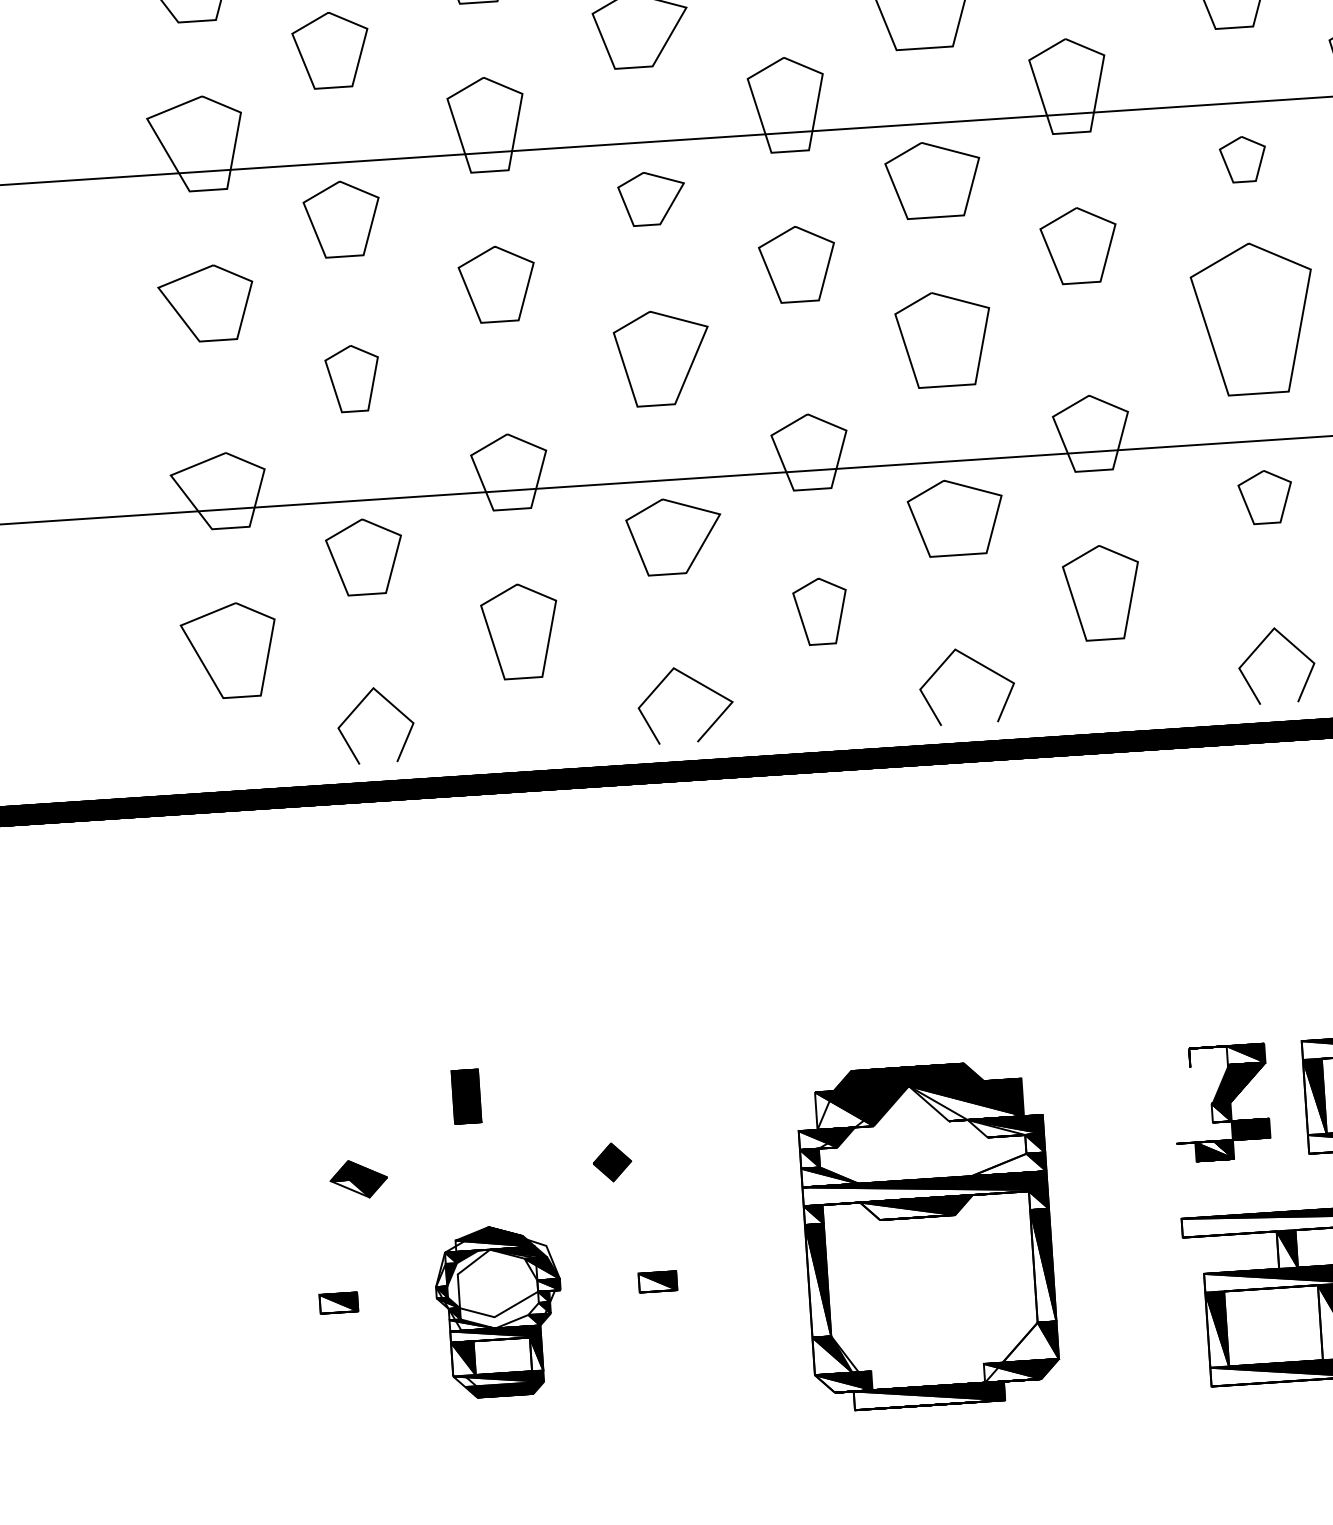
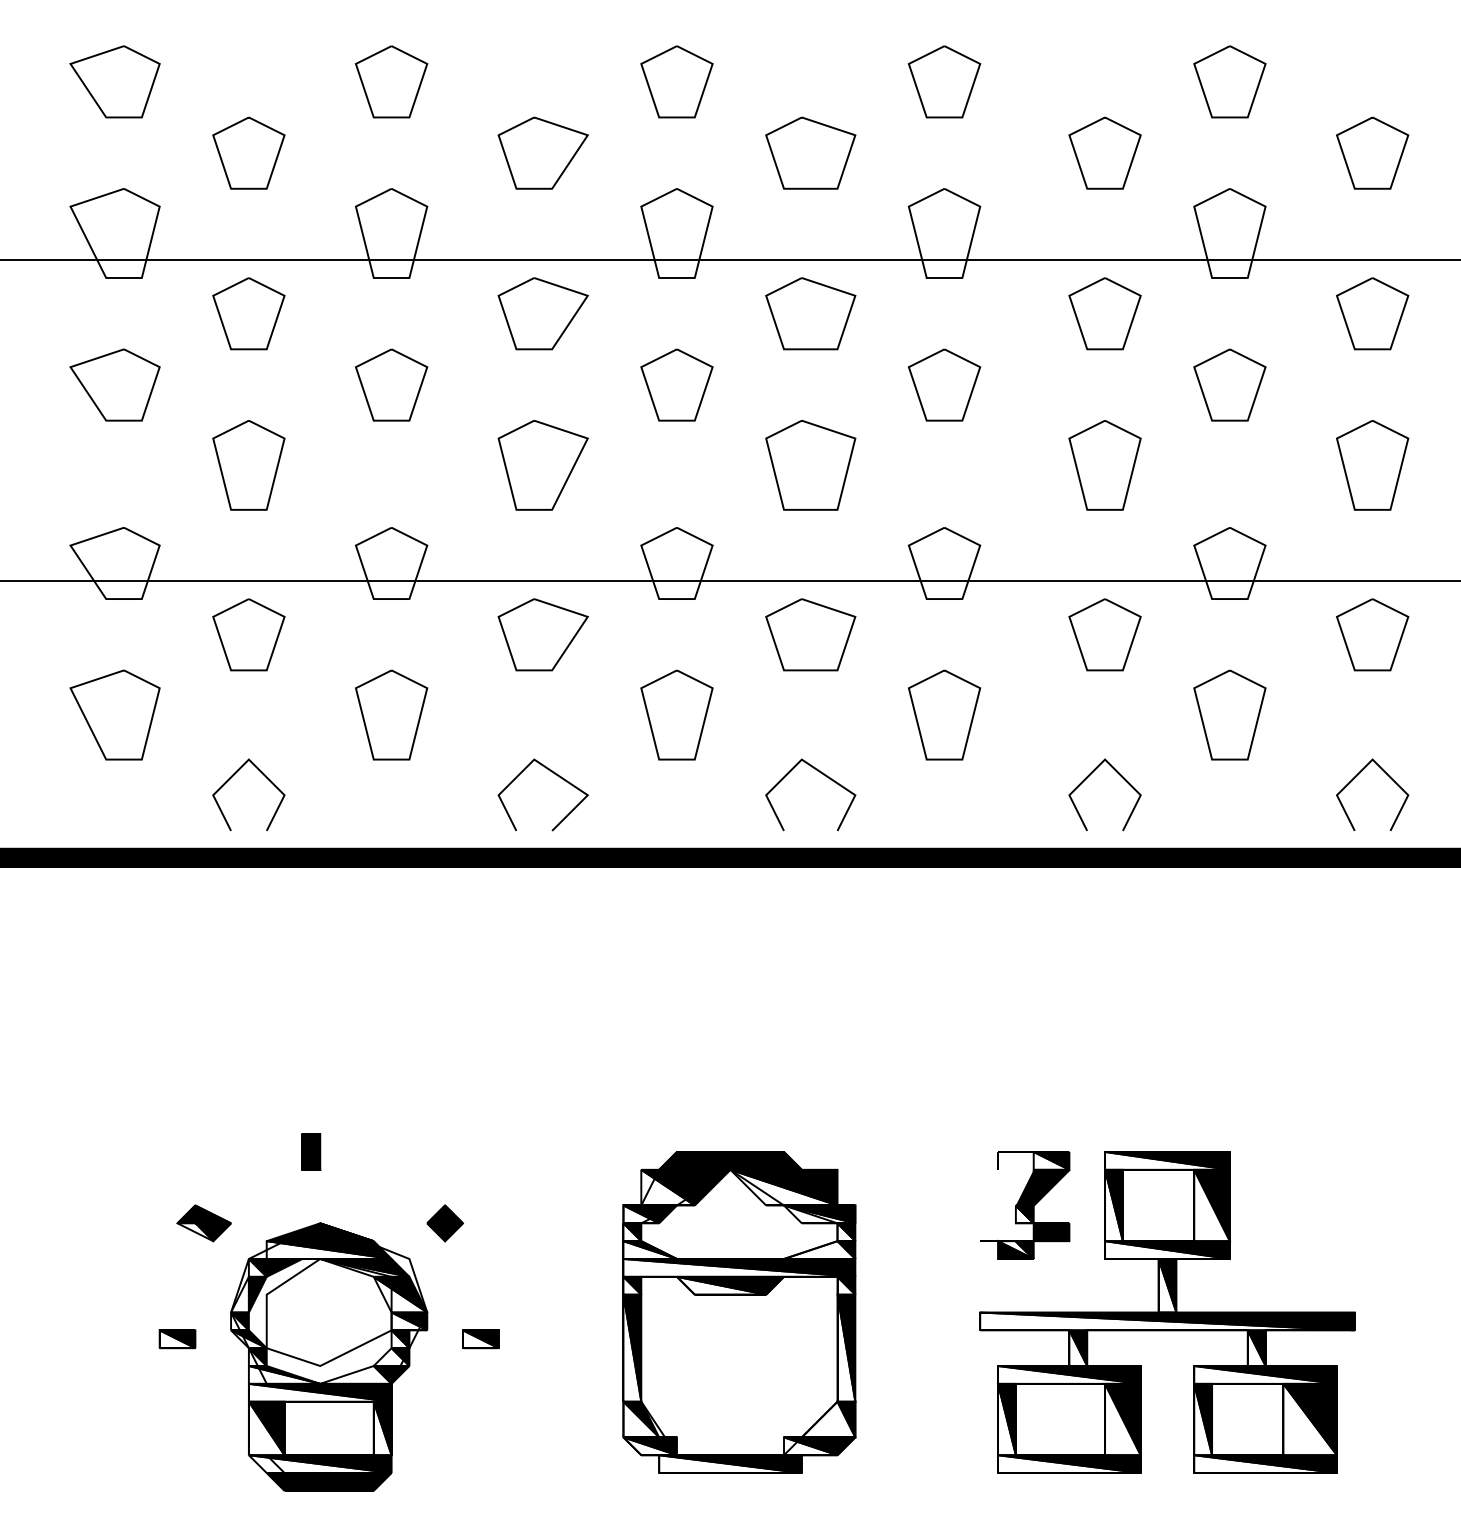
part: (1242, 159) -> (1104, 313), size x1.67
part: (651, 198) -> (542, 313), size x1.43
part: (1253, 318) -> (1104, 465), size x0.62
part: (352, 378) -> (248, 465), size x1.43
part: (1264, 496) -> (1104, 634), size x1.43
part: (820, 610) -> (676, 714), size x1.43
part: (466, 1096) -> (311, 1151), size x0.71
part: (499, 1310) -> (329, 1356), size x1.67

